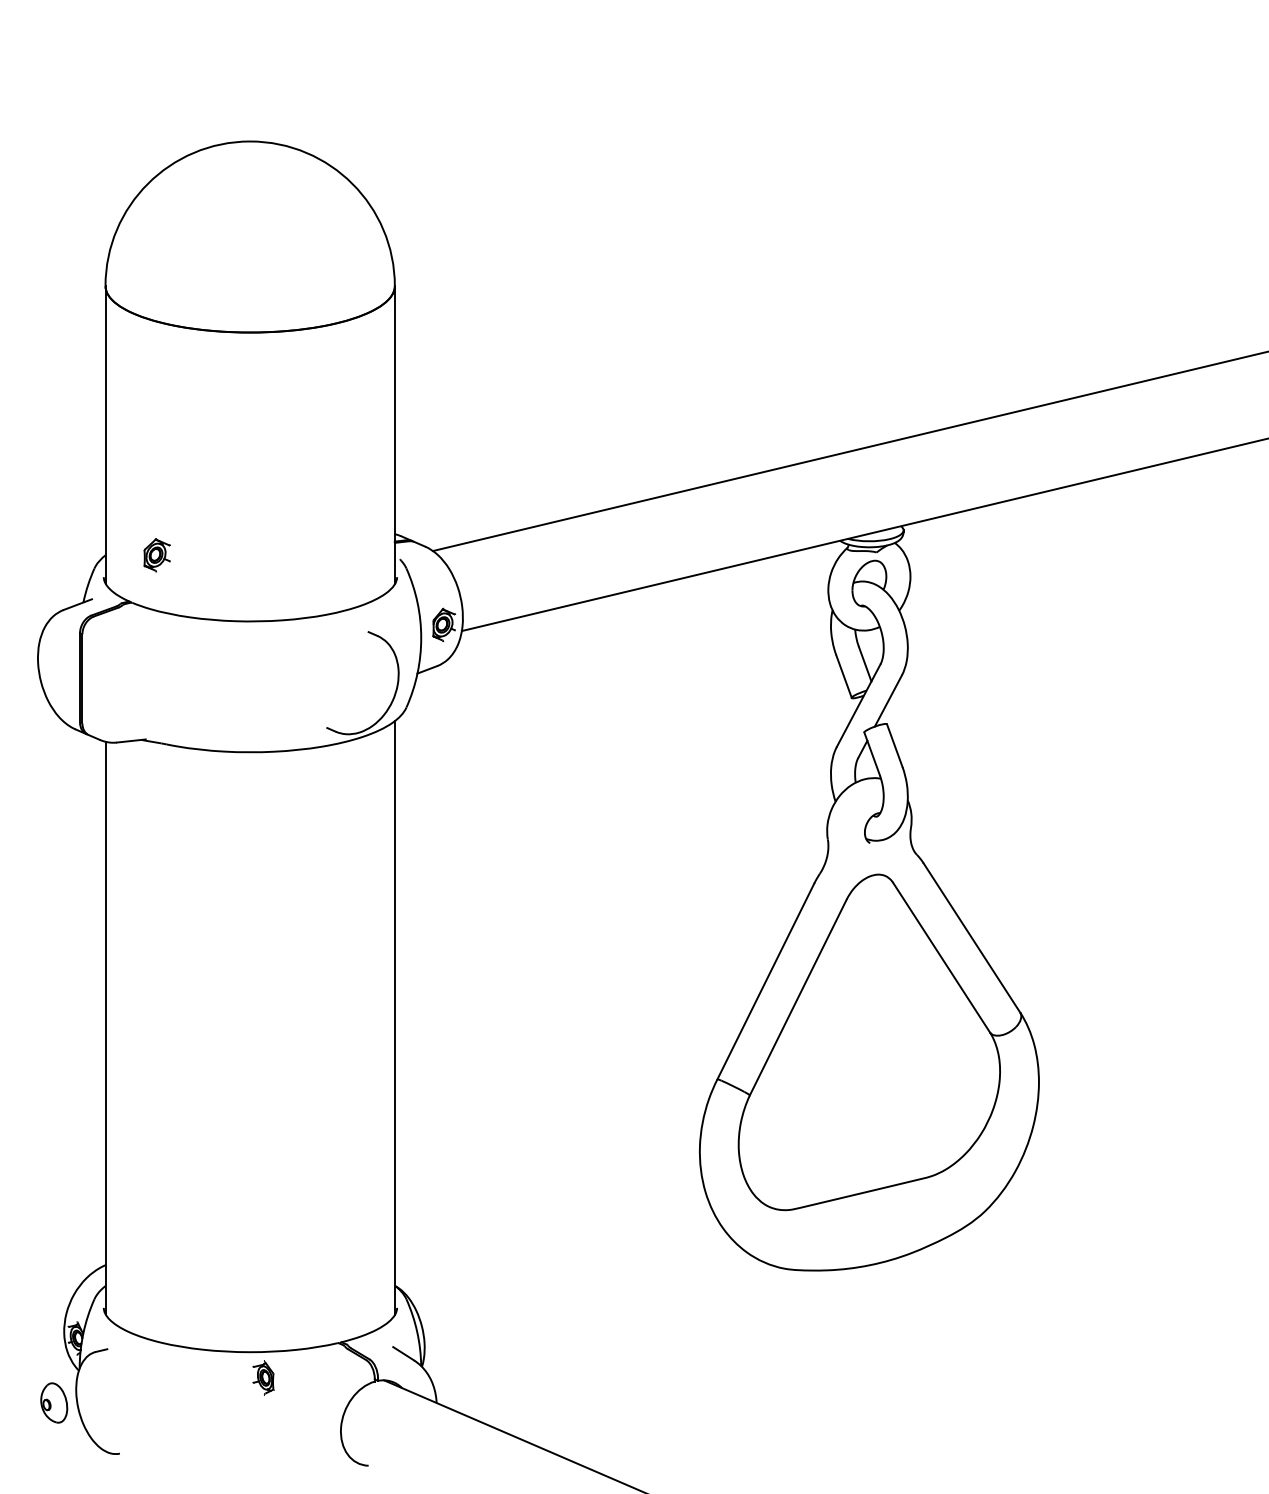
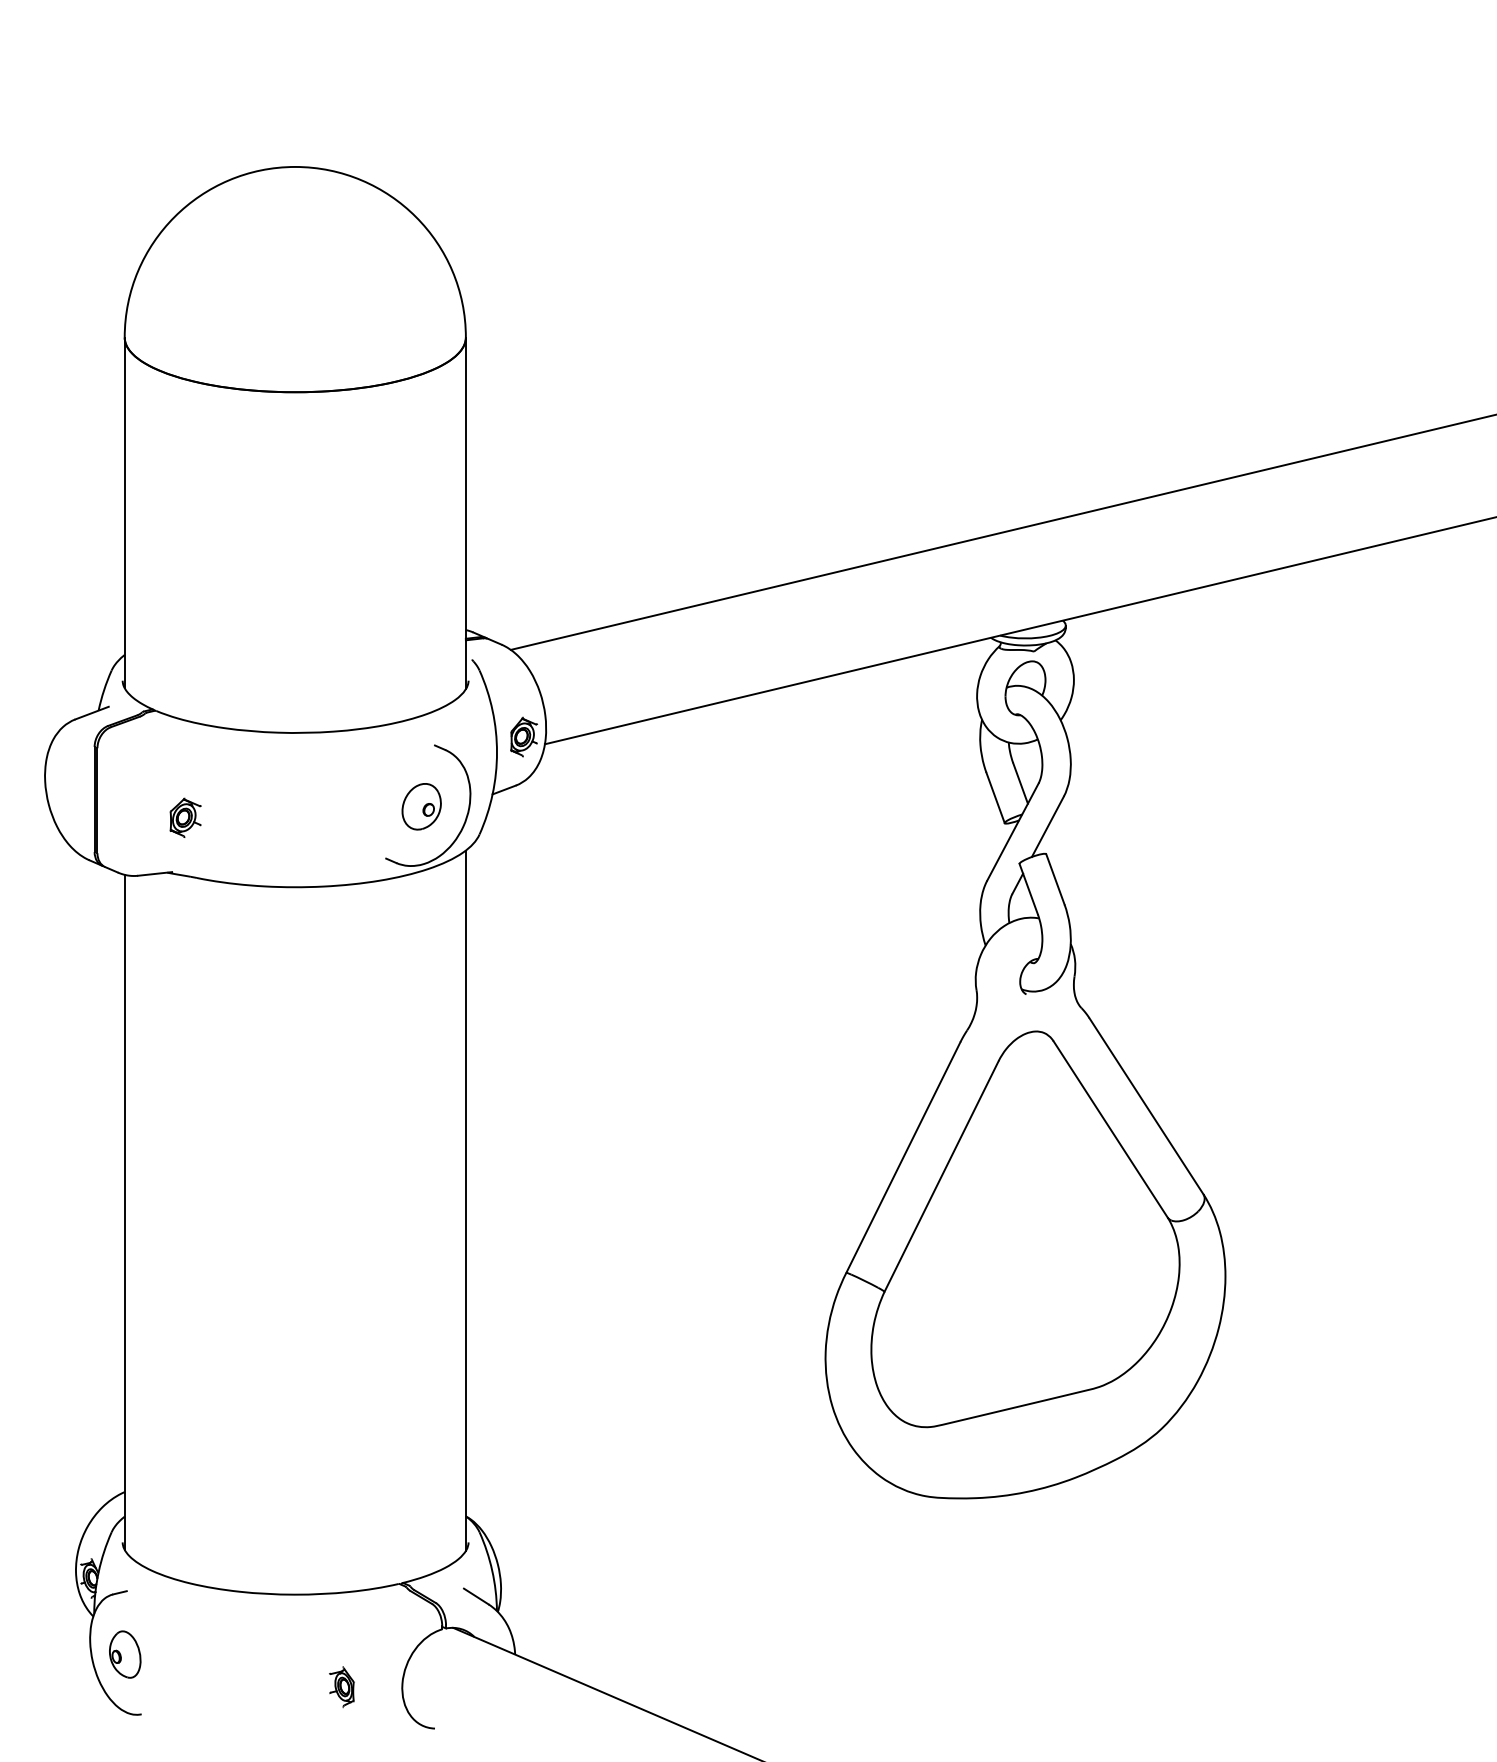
part: (157, 554) -> (185, 817), moved
part: (357, 683) -> (421, 806), added
part: (263, 1378) -> (341, 1687), moved
part: (54, 1402) -> (125, 1654), moved

